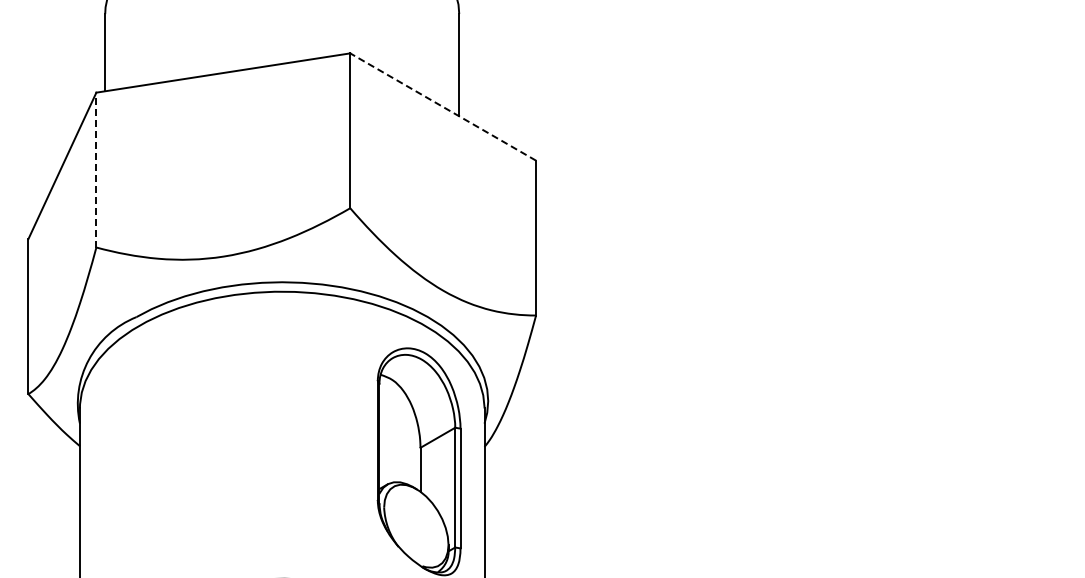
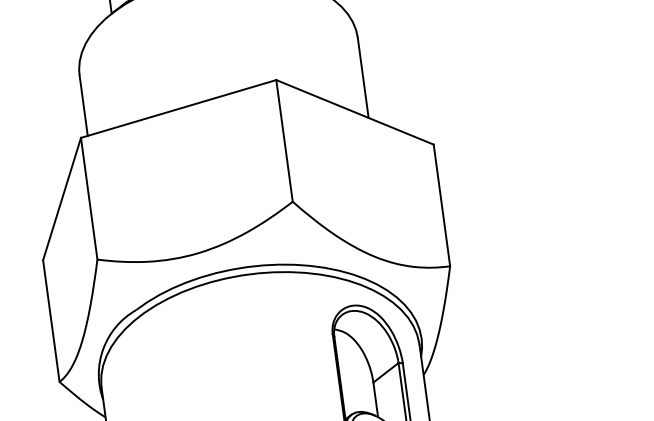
line: (442, 106) -> (354, 112), dashed -> solid
line: (96, 169) -> (89, 198), dashed -> solid

